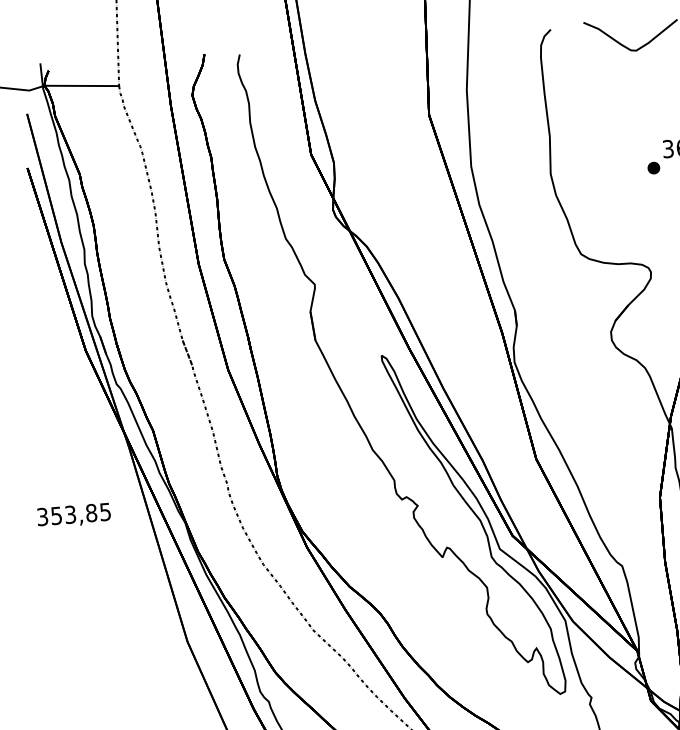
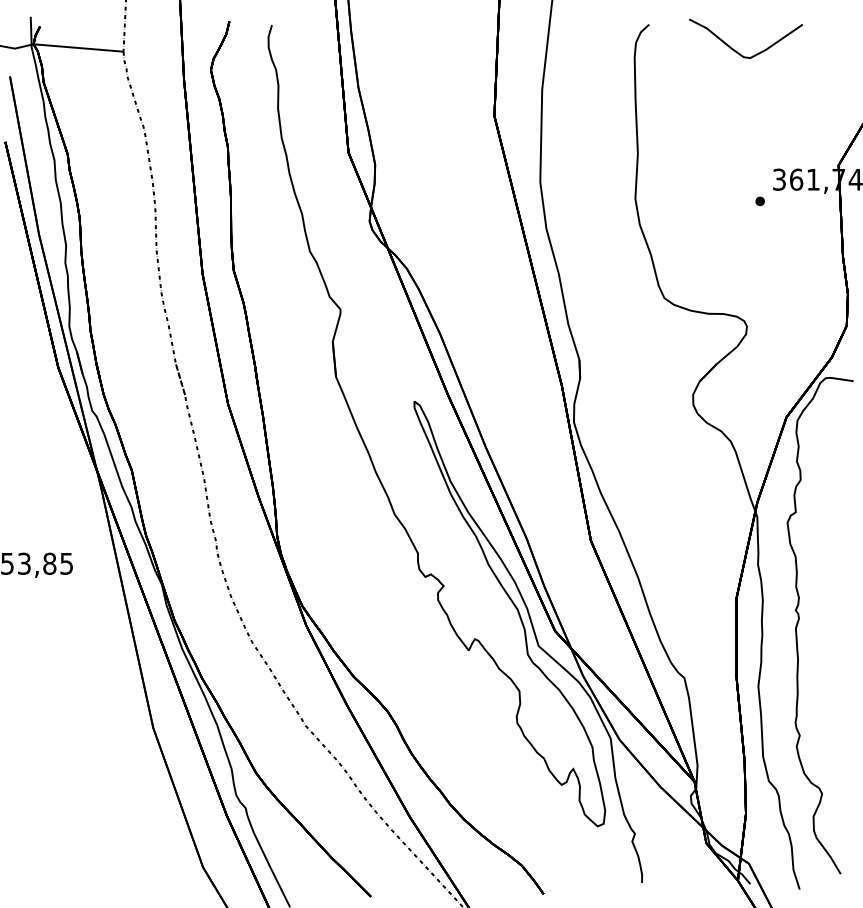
part: (653, 168) -> (759, 201), size x0.62

